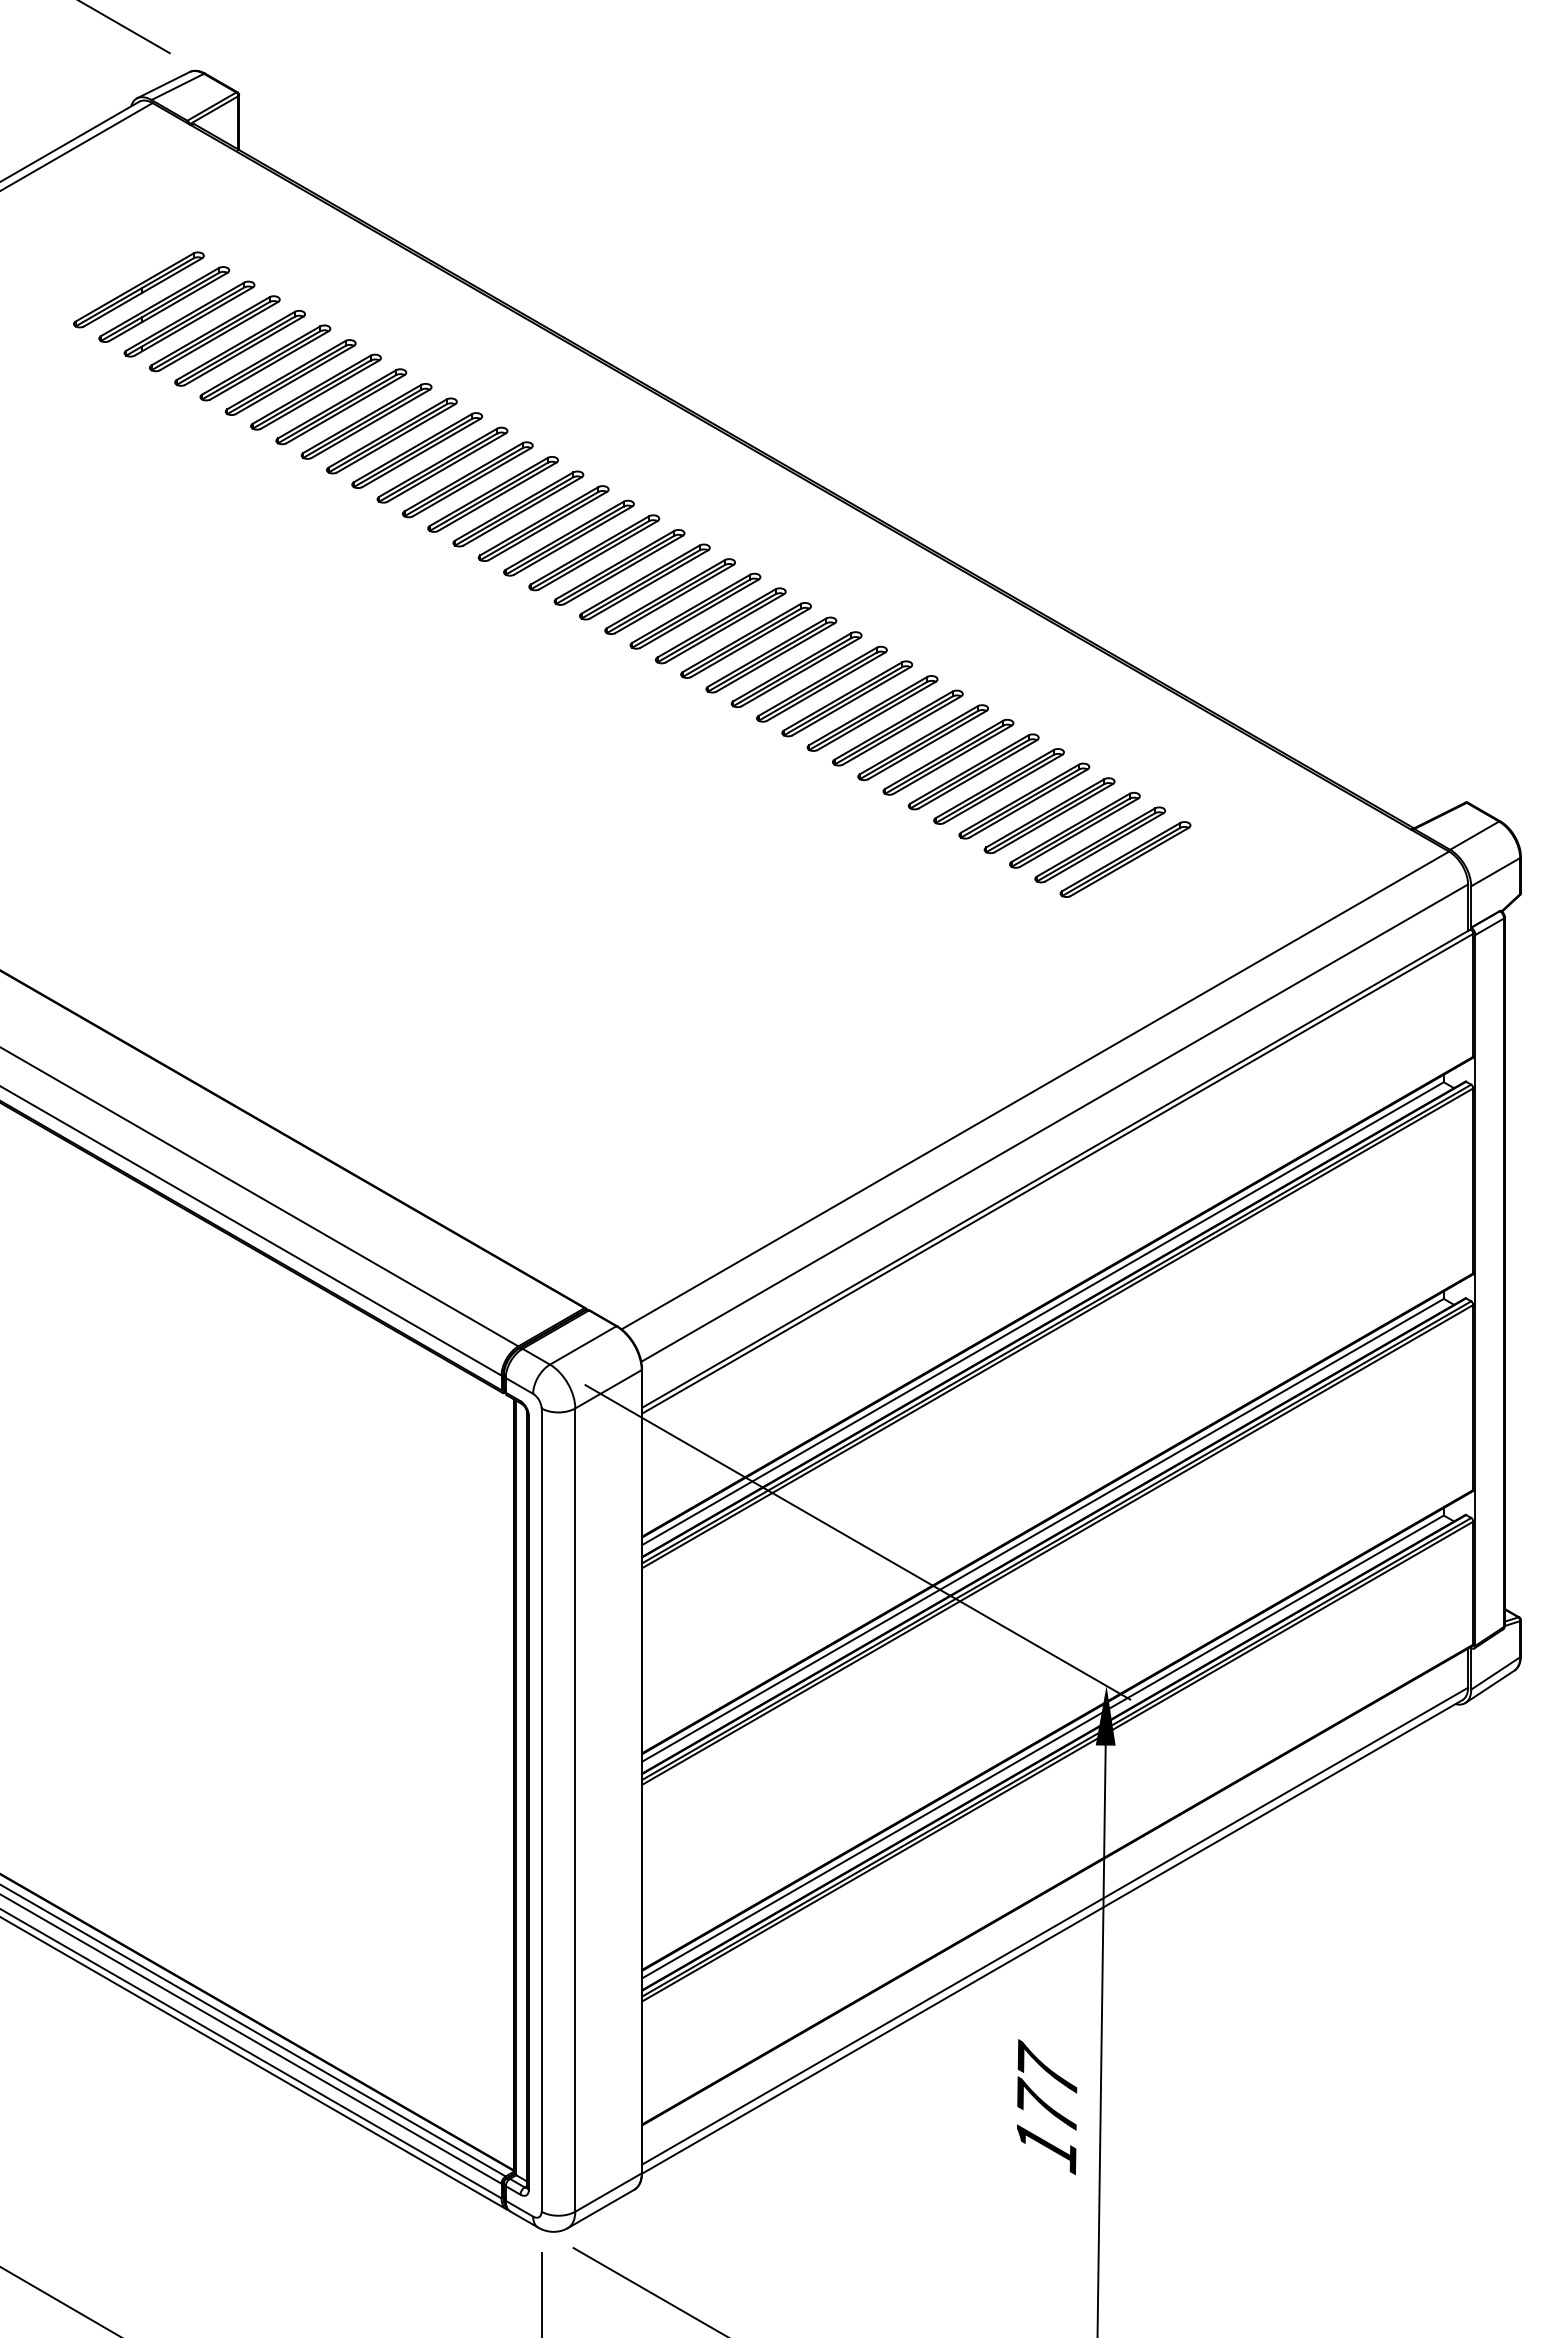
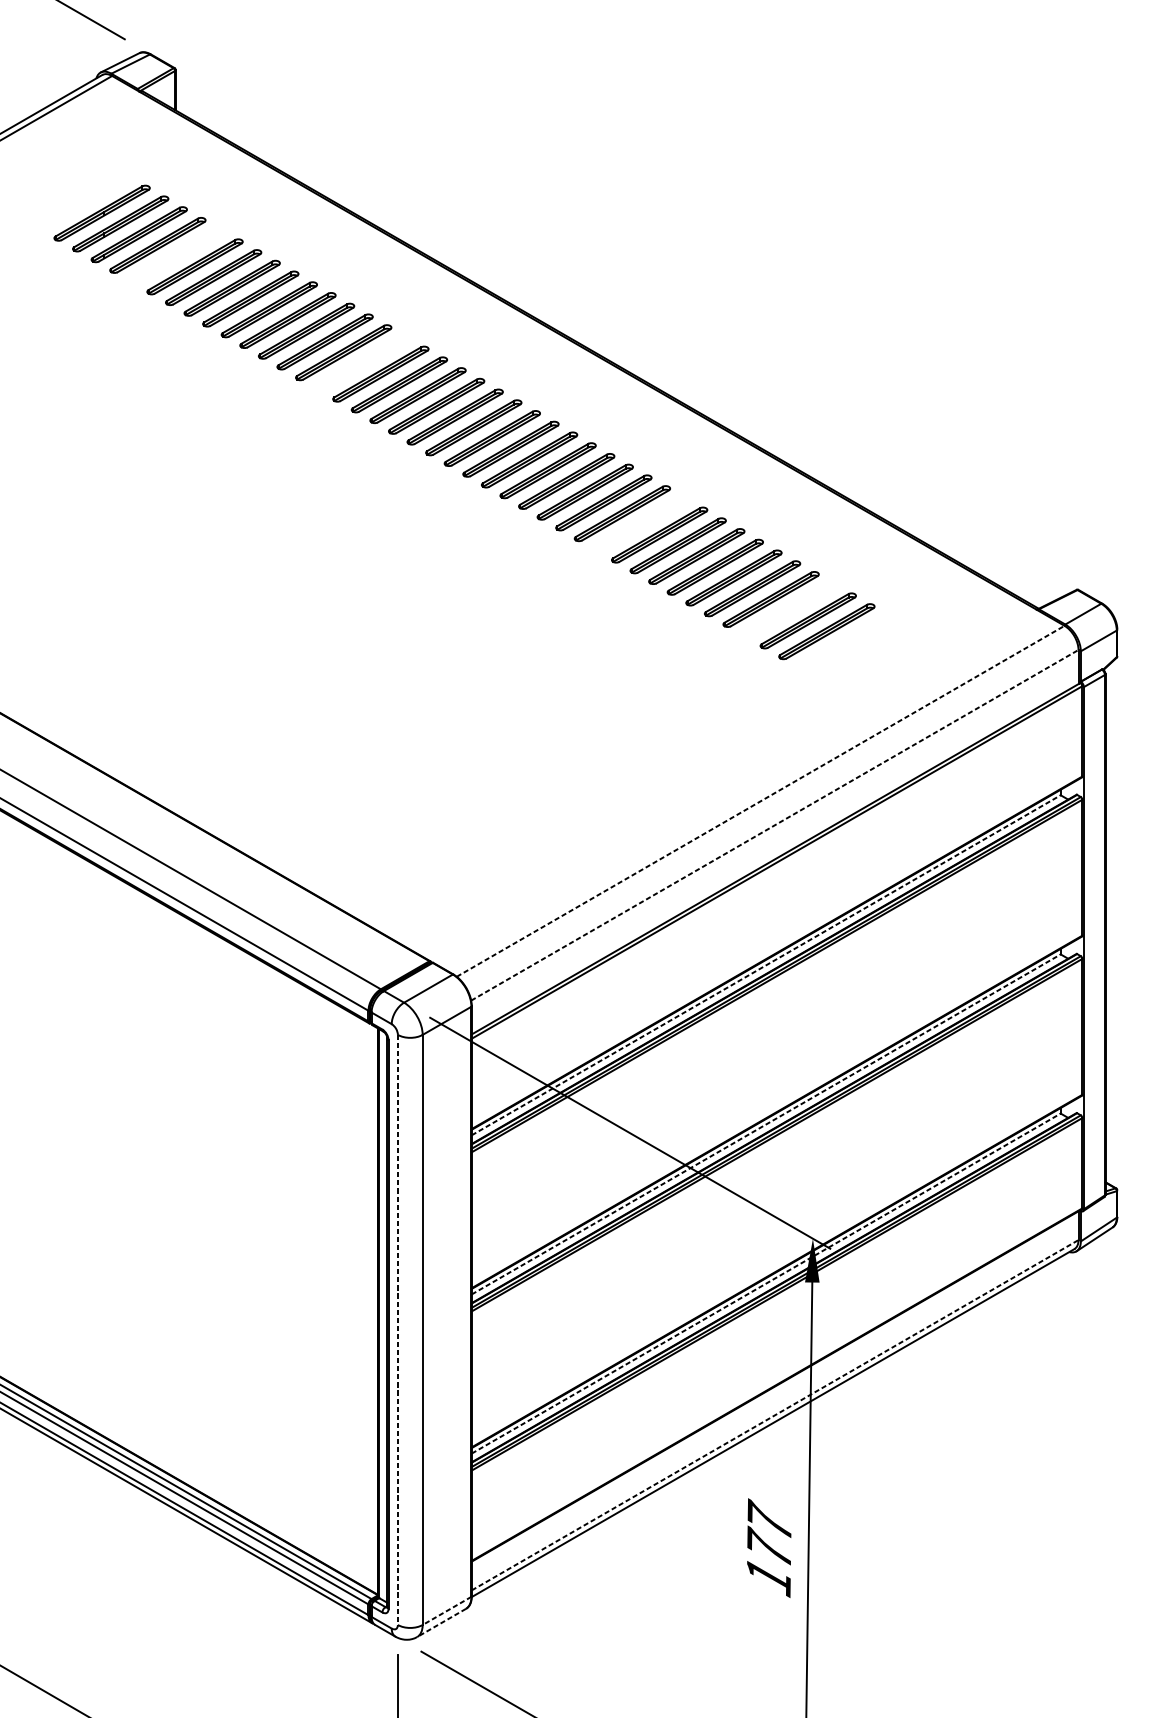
part: (239, 348) -> (176, 256), removed
part: (492, 494) -> (361, 363), removed
part: (872, 713) -> (641, 524), removed
part: (1074, 830) -> (789, 610), removed
line: (1035, 1090) -> (760, 801), solid -> dashed
line: (1055, 1122) -> (775, 824), solid -> dashed
line: (1042, 1313) -> (765, 965), solid -> dashed
line: (1042, 1530) -> (765, 1124), solid -> dashed
line: (1042, 1746) -> (765, 1283), solid -> dashed
line: (541, 1810) -> (397, 1330), solid -> dashed
line: (1055, 1926) -> (775, 1415), solid -> dashed
line: (608, 2192) -> (447, 1610), solid -> dashed
line: (600, 2209) -> (441, 1623), solid -> dashed

